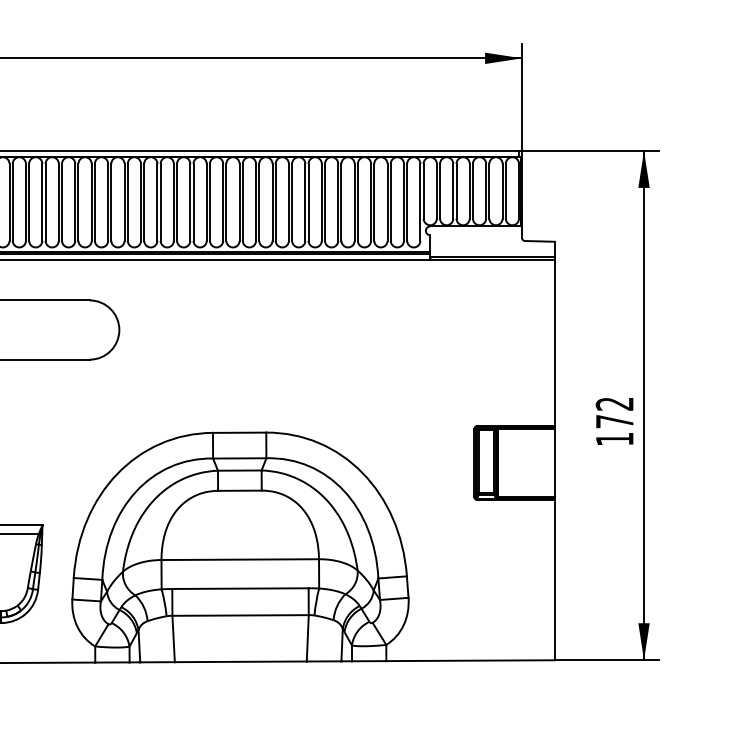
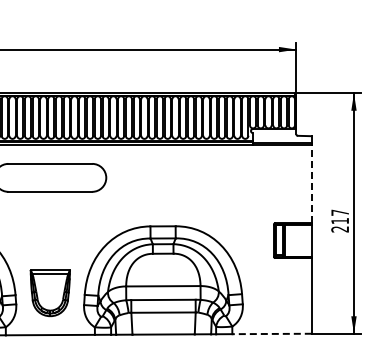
line: (554, 341) -> (311, 183), solid -> dashed
text: (613, 420) -> (339, 220), 172 -> 217
line: (471, 659) -> (272, 333), solid -> dashed

